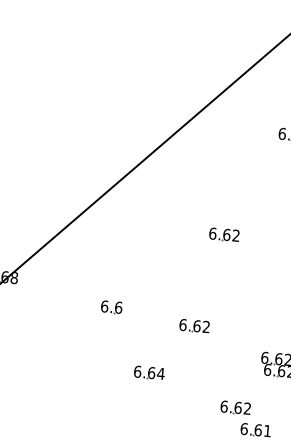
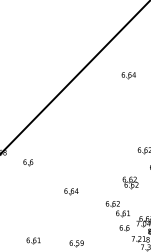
part: (224, 235) -> (100, 124), removed
part: (112, 307) -> (28, 162), moved
part: (194, 325) -> (90, 167), removed

